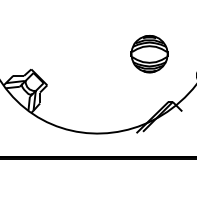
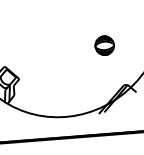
part: (149, 54) -> (104, 45), size x0.6

